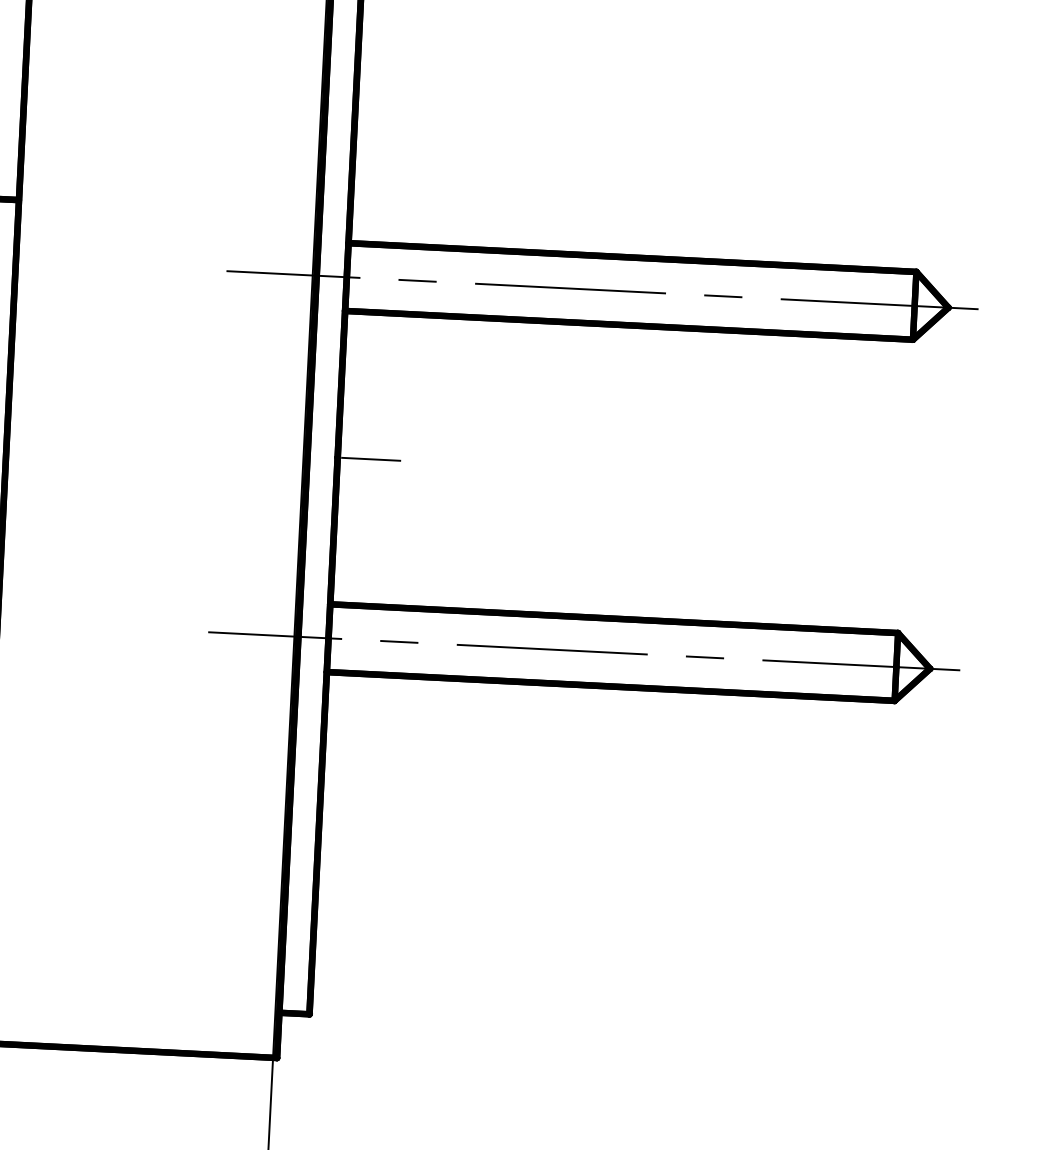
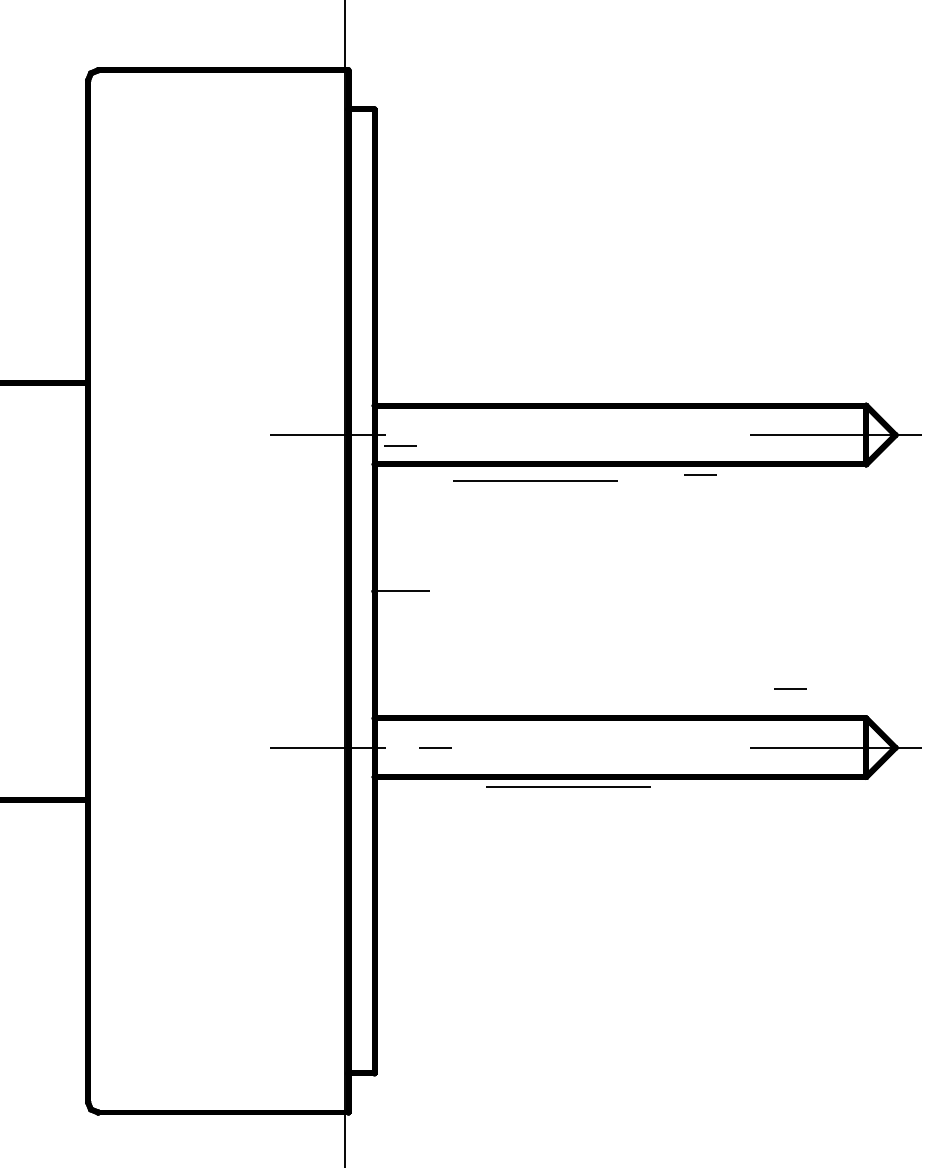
line: (417, 280) -> (400, 445), moved
line: (570, 287) -> (535, 480), moved
line: (723, 295) -> (700, 474), moved
line: (552, 649) -> (568, 786), moved
line: (704, 657) -> (790, 688), moved

